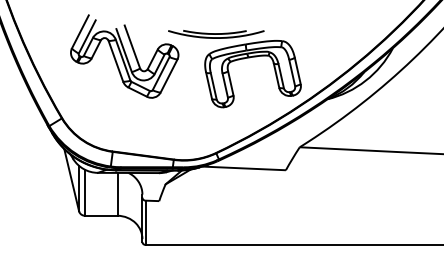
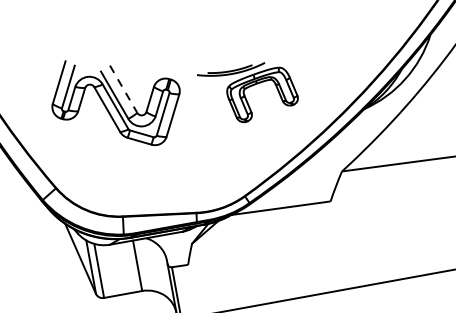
line: (132, 47) -> (123, 89), solid -> dashed
part: (234, 69) -> (248, 93), size x0.6

